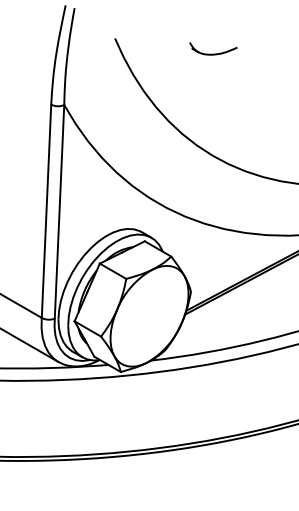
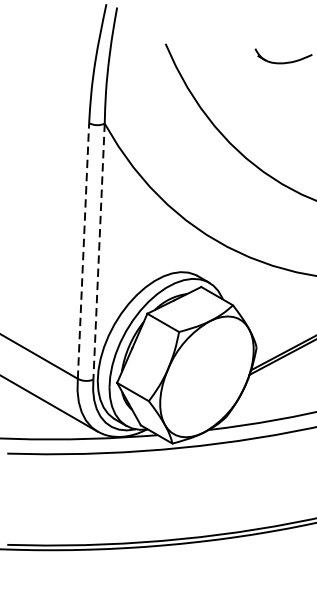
line: (46, 211) -> (83, 251), solid -> dashed
line: (59, 211) -> (99, 251), solid -> dashed

